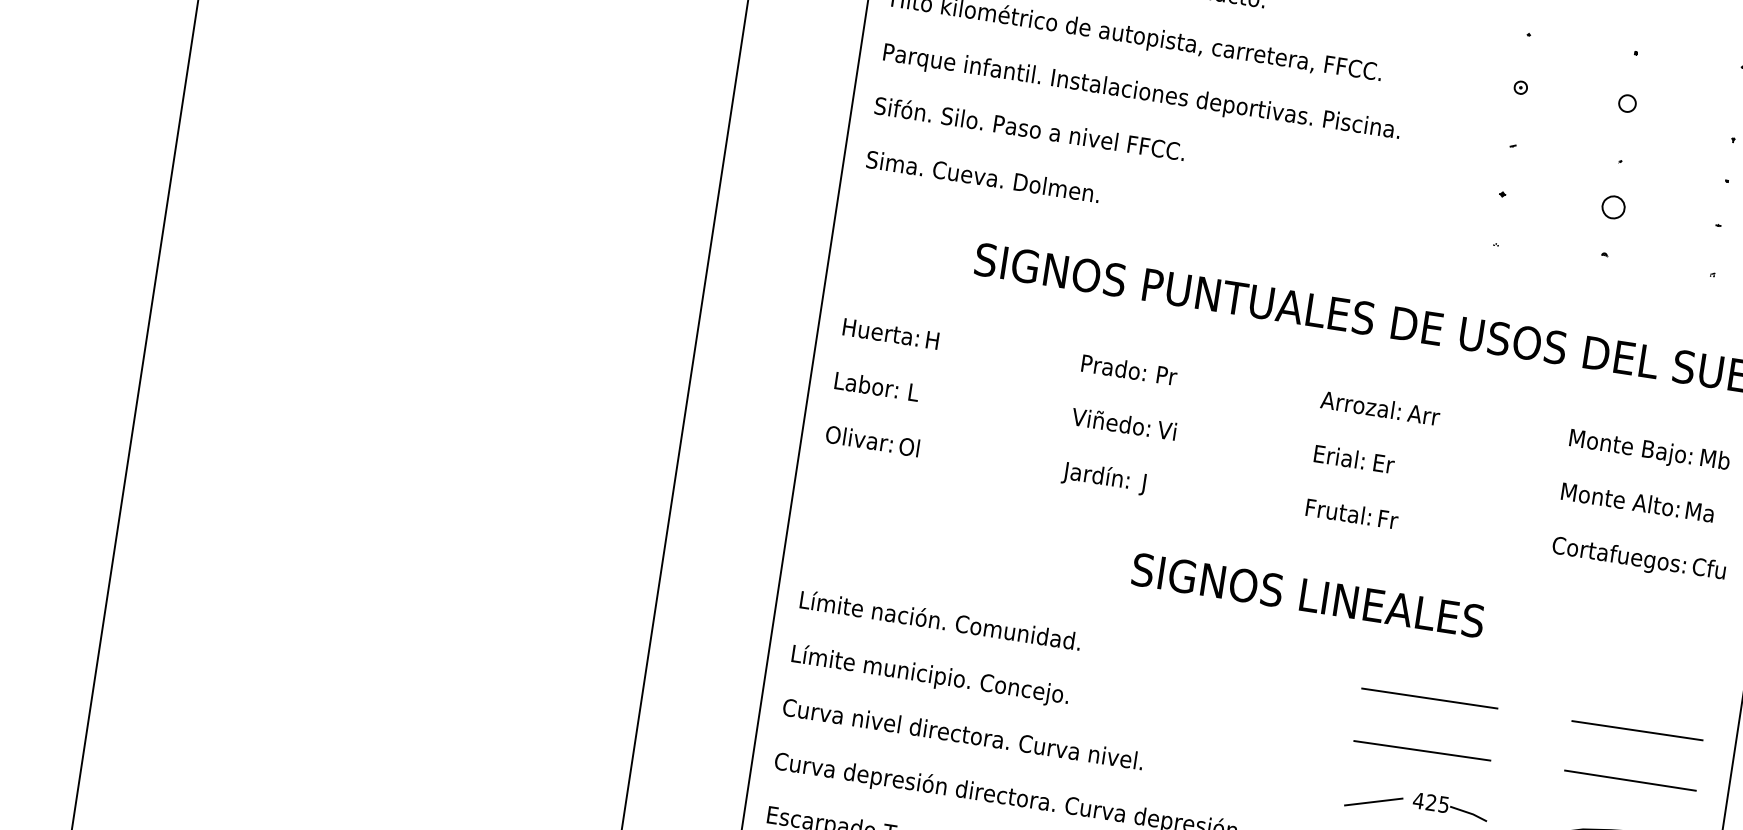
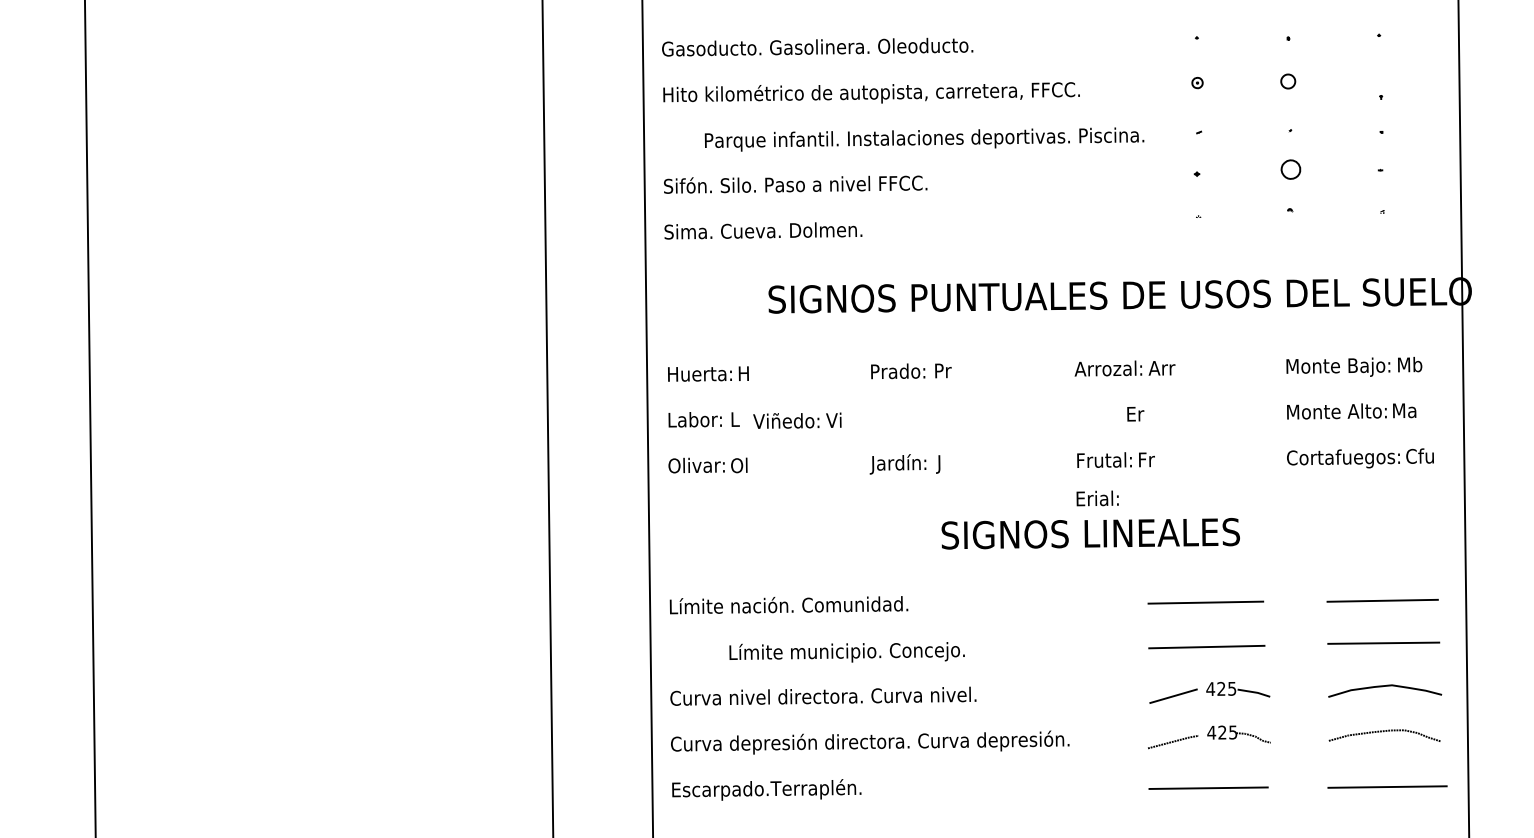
text: (1141, 93) -> (924, 139), moved
text: (1124, 423) -> (797, 420), moved
text: (1339, 456) -> (1097, 498), moved
text: (929, 675) -> (846, 652), moved

